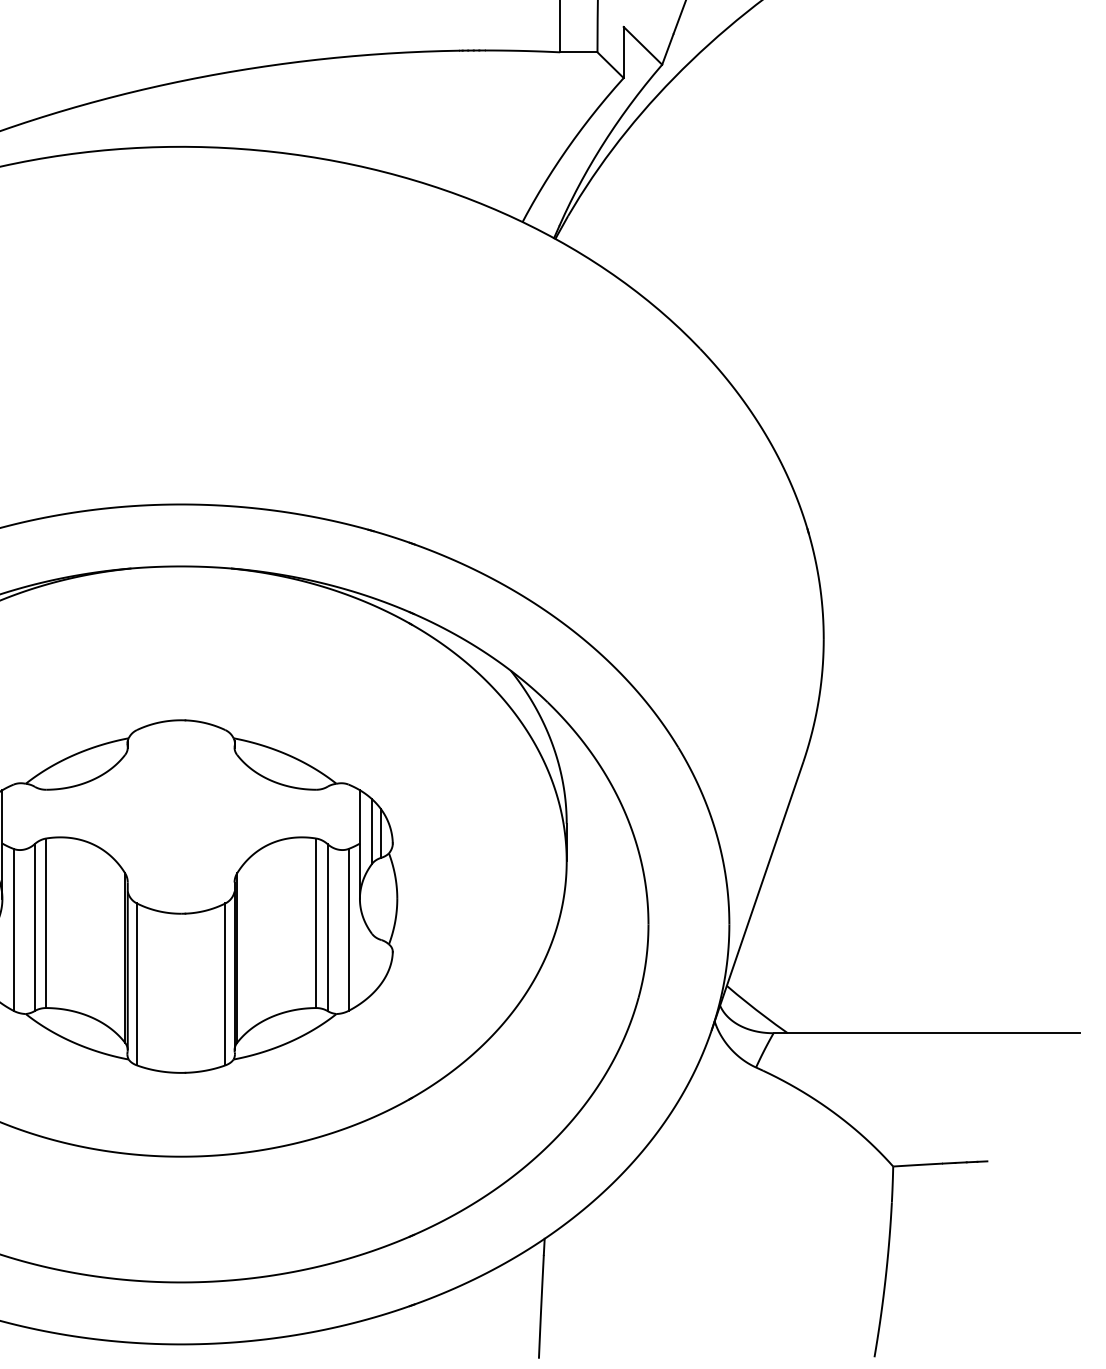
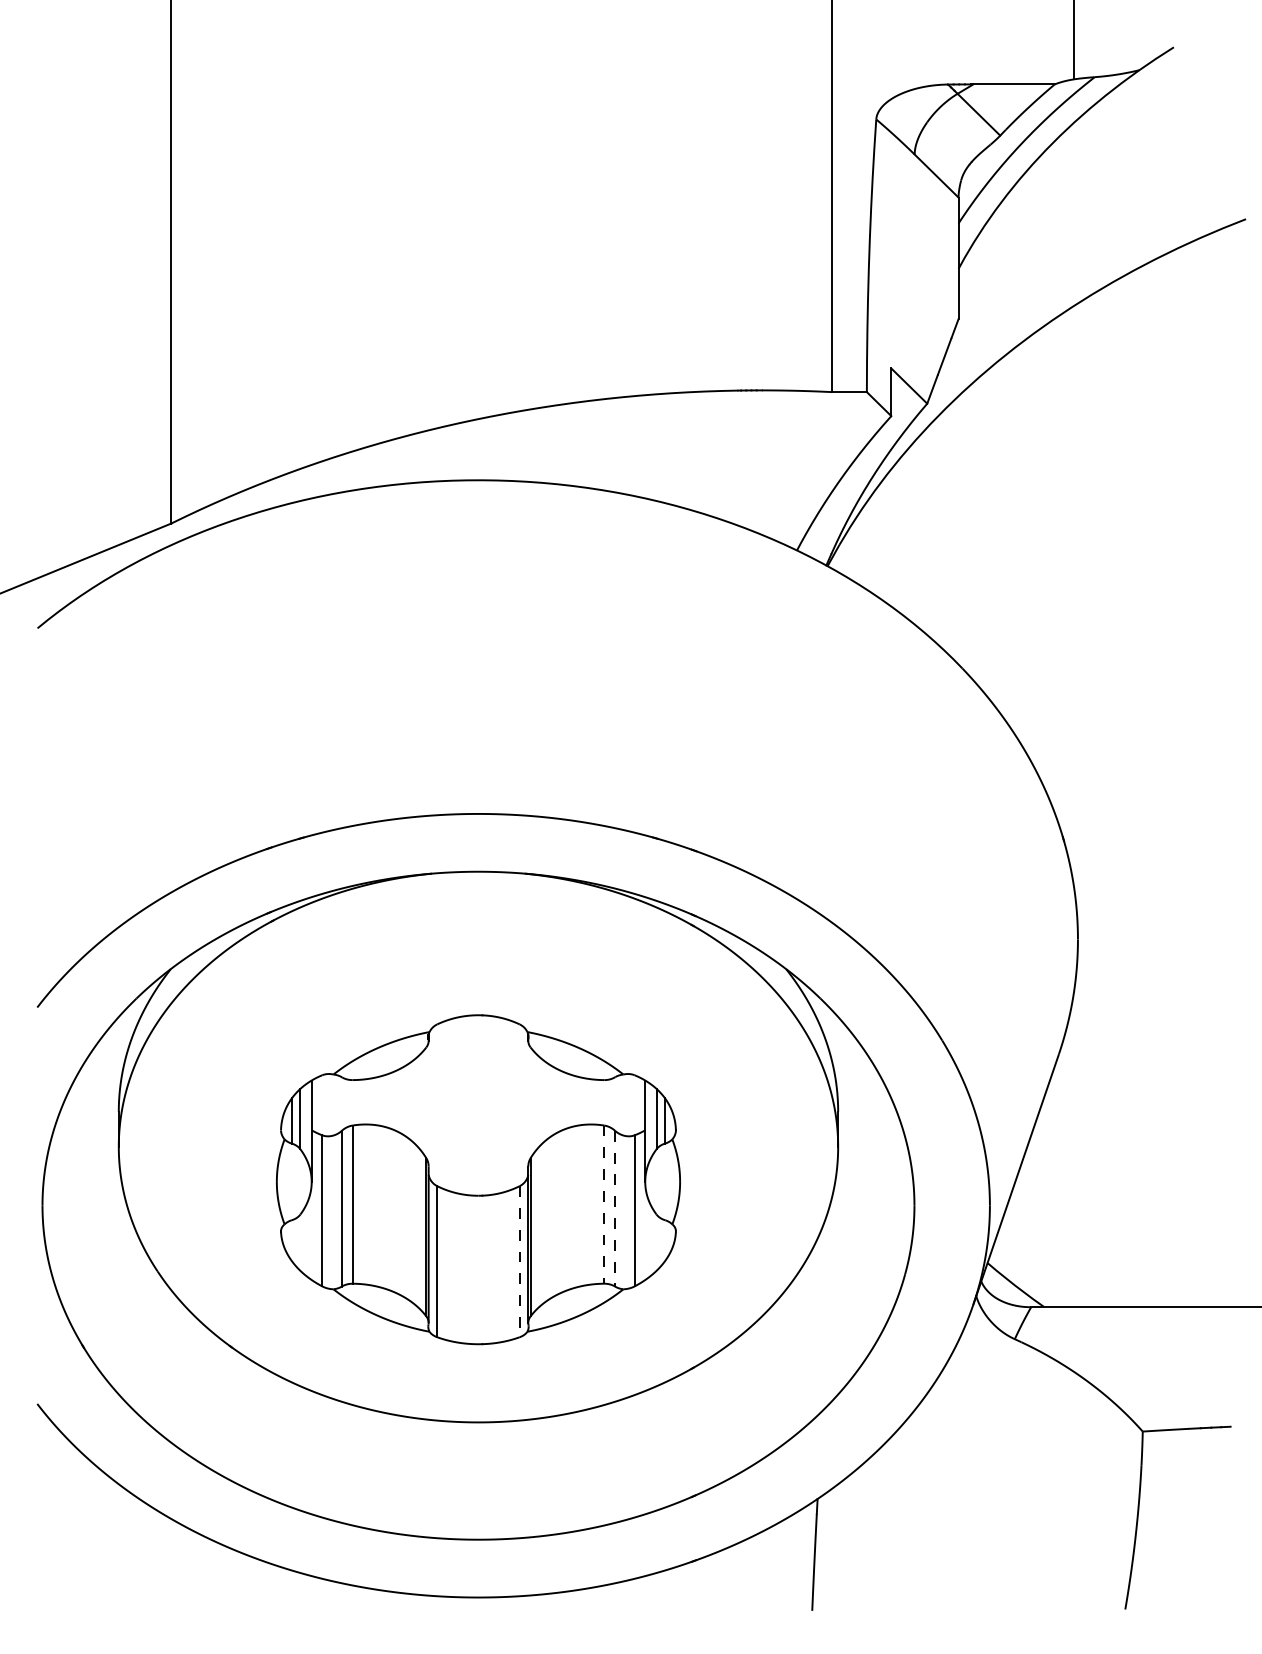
line: (316, 924) -> (604, 1205), solid -> dashed
line: (328, 927) -> (615, 1208), solid -> dashed
line: (225, 984) -> (519, 1261), solid -> dashed

